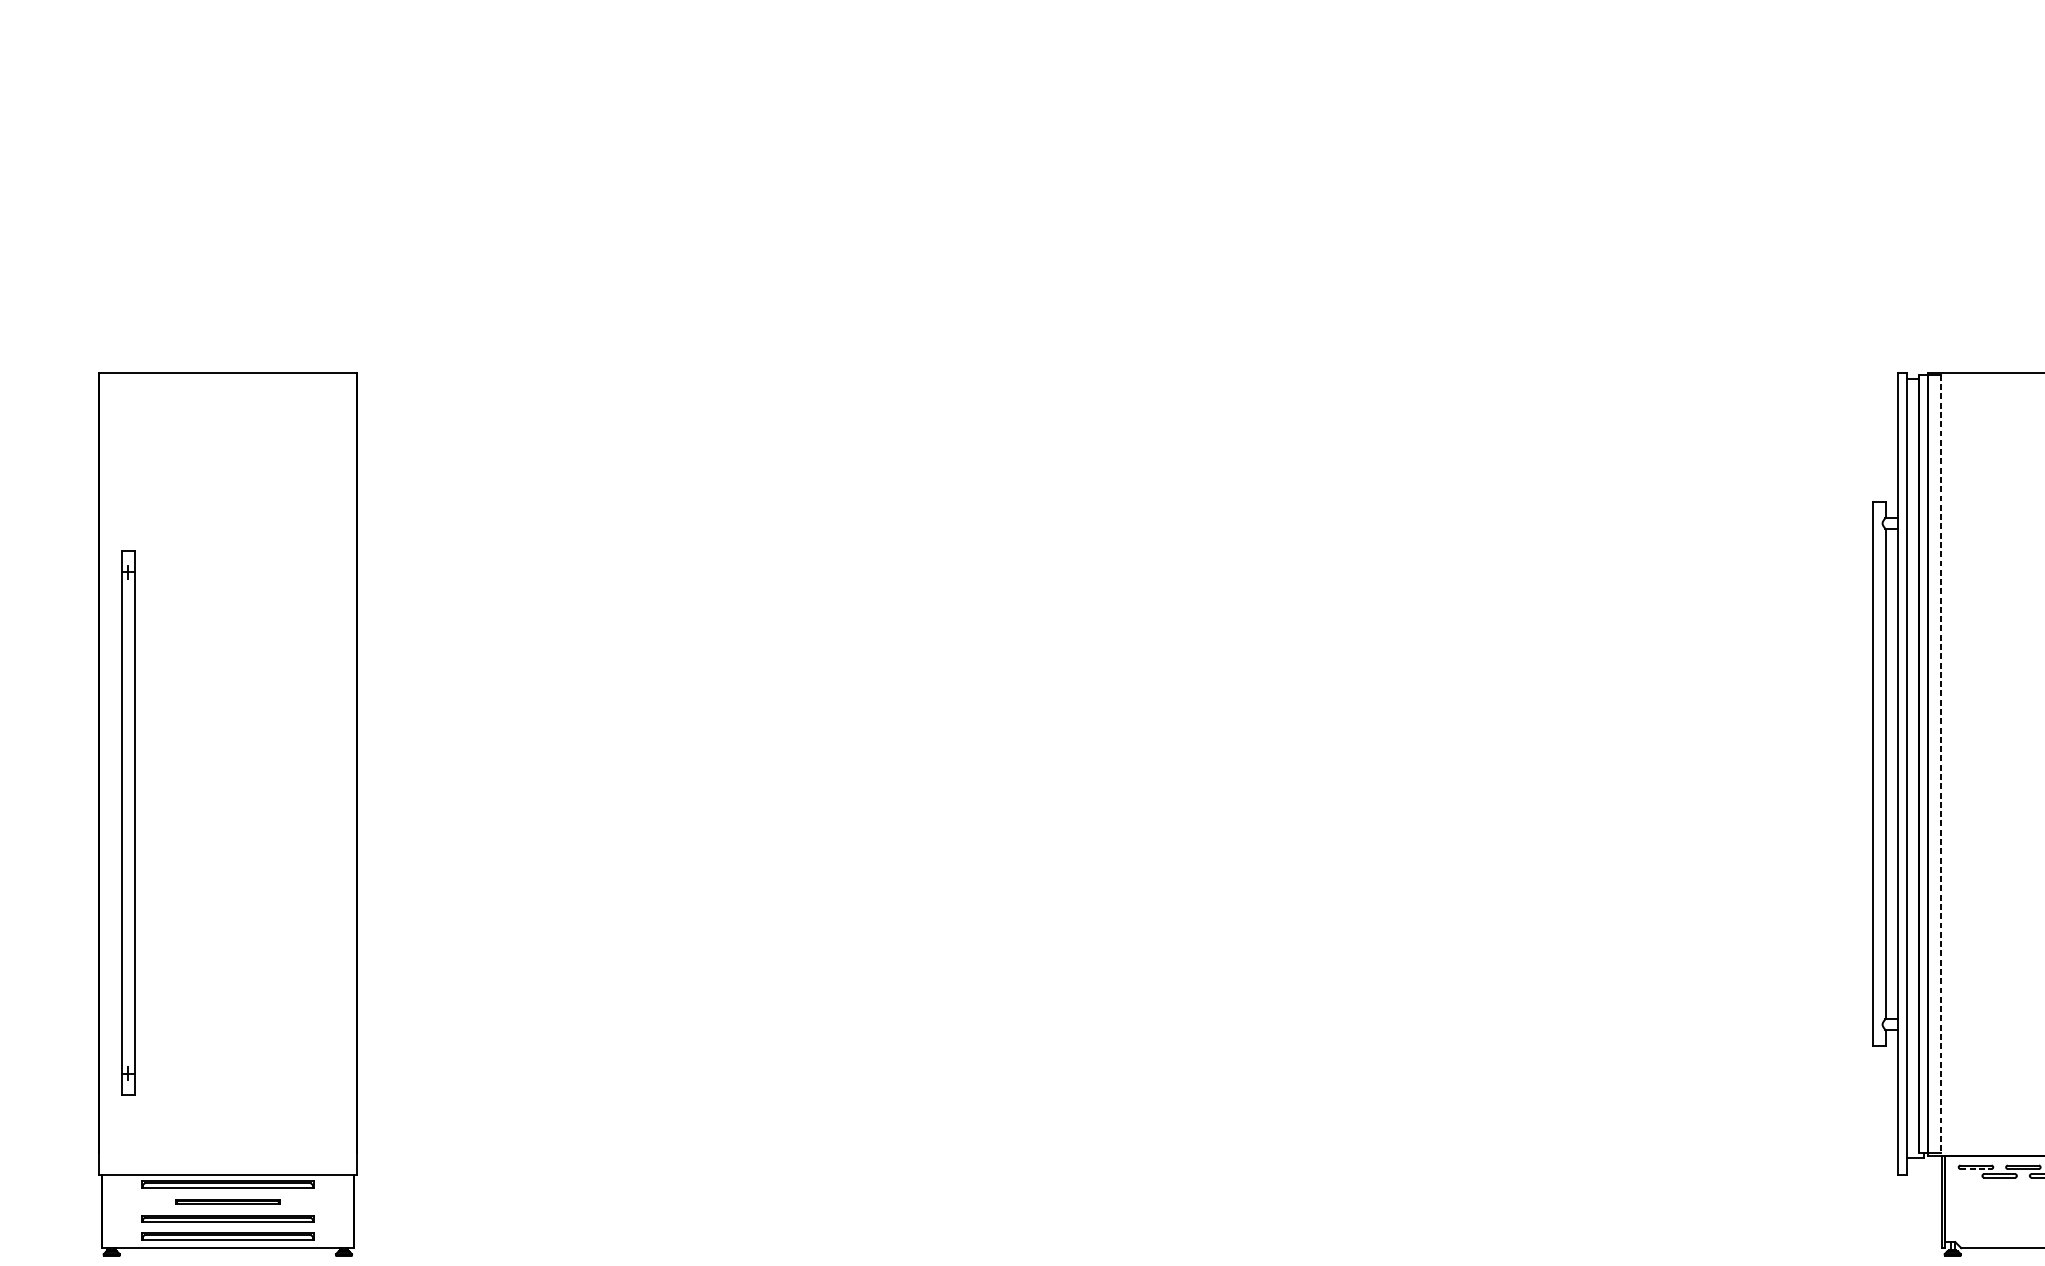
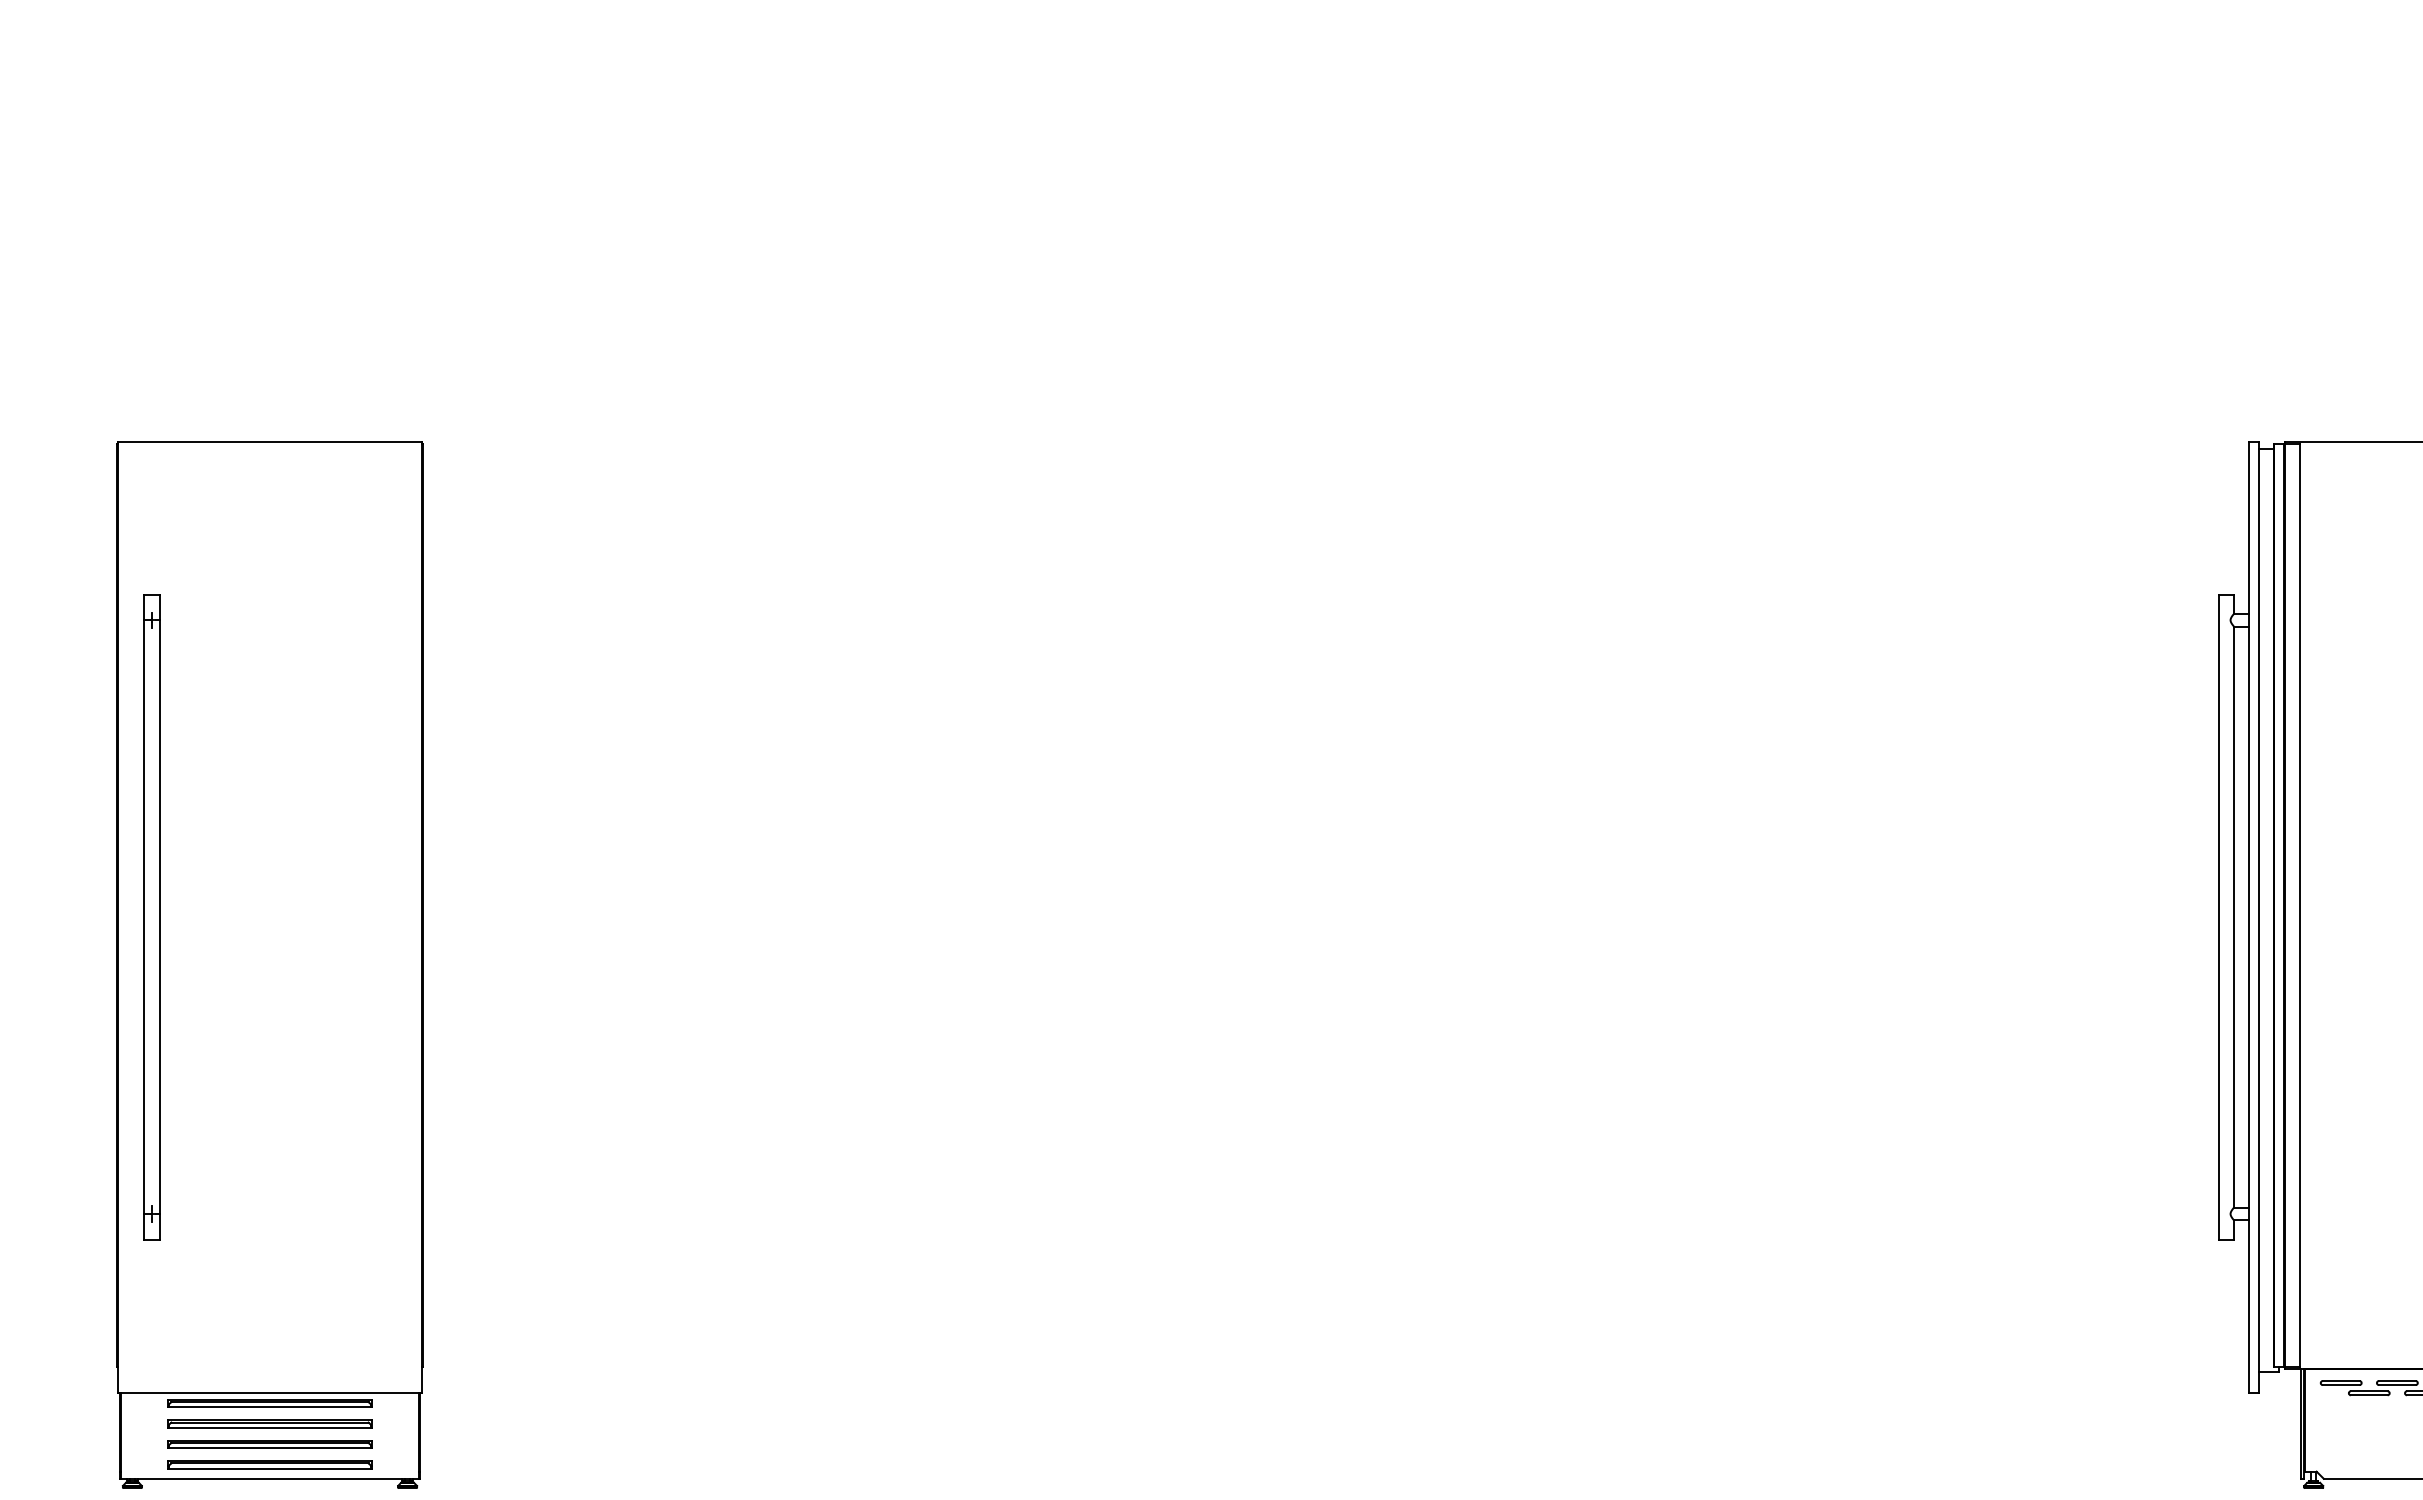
line: (1940, 764) -> (2299, 905), dashed -> solid
part: (127, 823) -> (151, 917), moved
line: (1976, 1169) -> (2341, 1385), dashed -> solid
part: (227, 1201) -> (269, 1423), size x1.67

